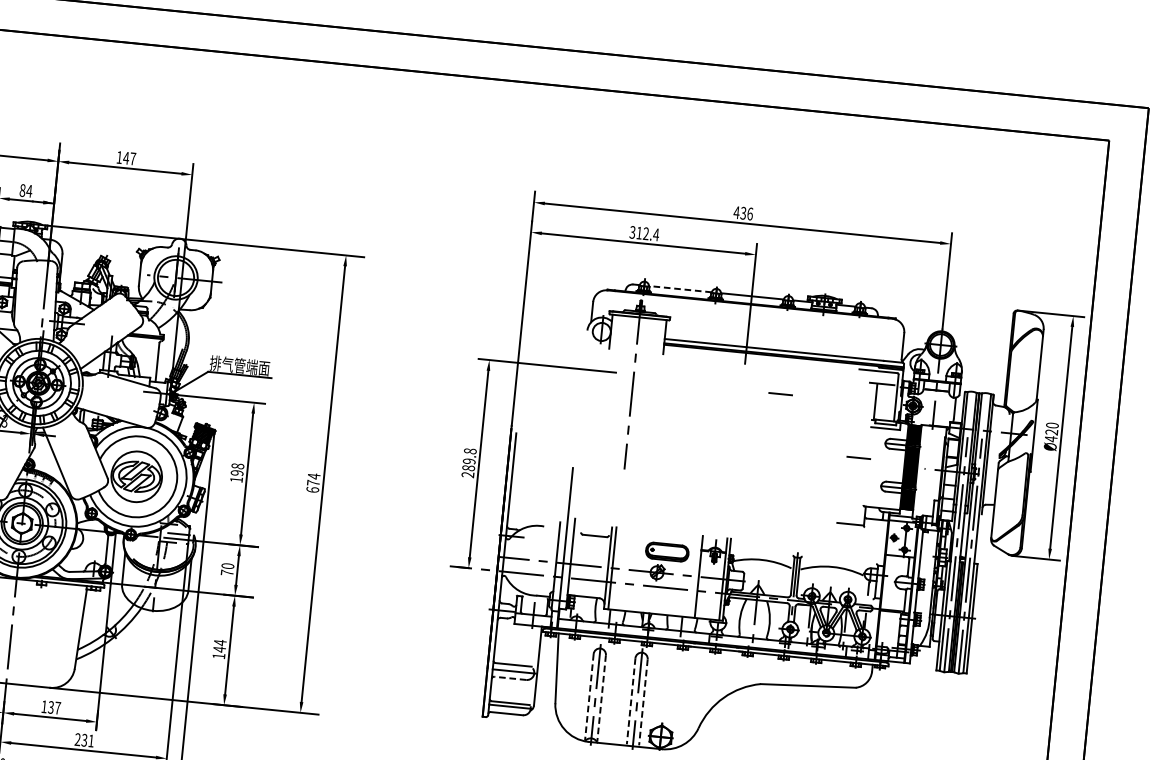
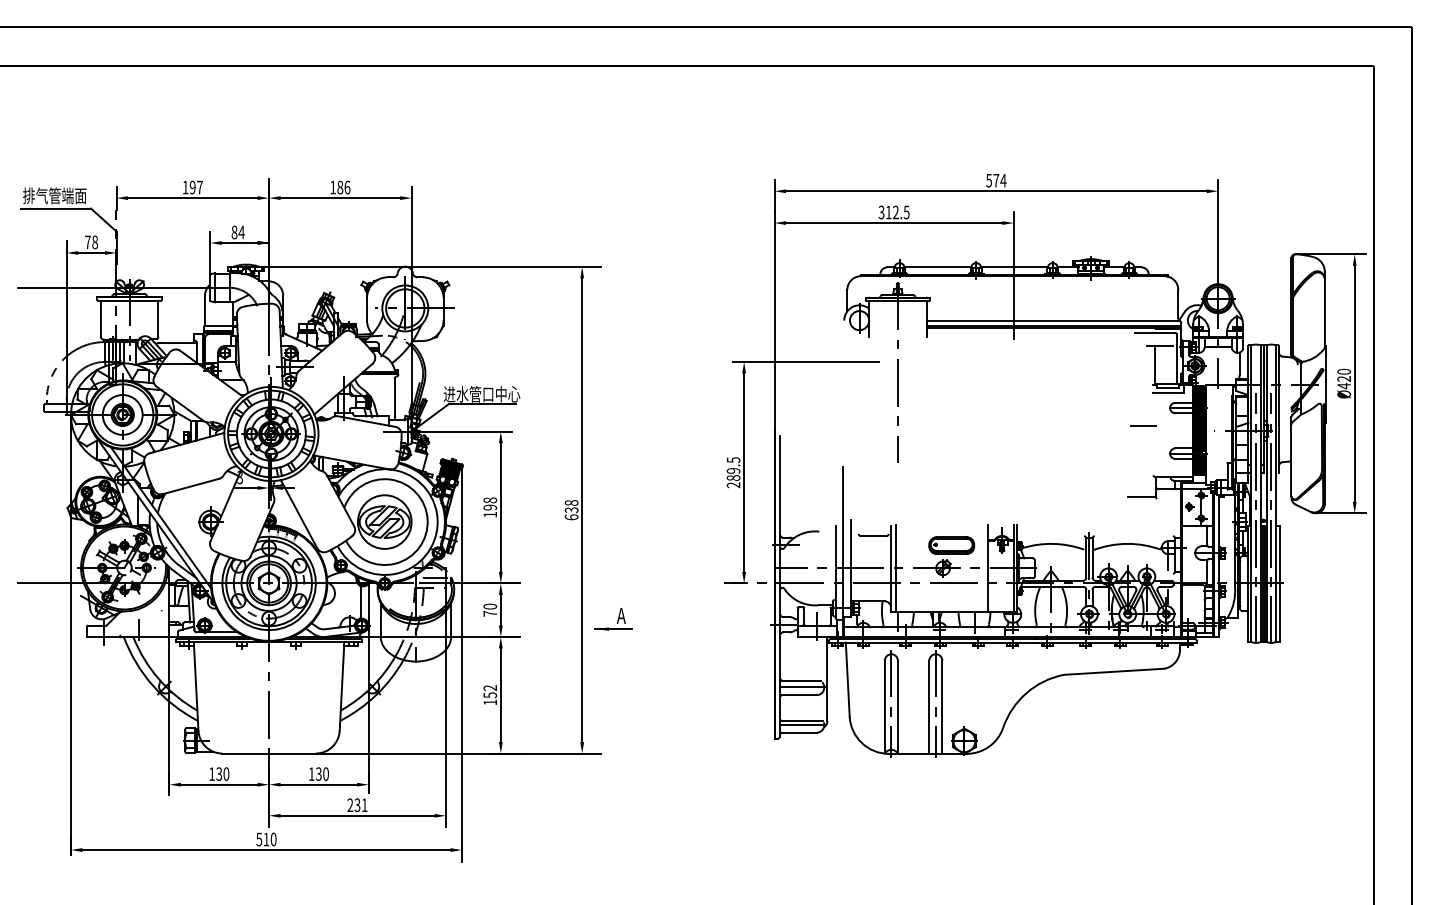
text: (129, 158) -> (343, 187), 147 -> 186
text: (742, 213) -> (995, 180), 436 -> 574
text: (656, 234) -> (906, 212), 312.4 -> 312.5
line: (680, 289) -> (937, 267), dashed -> solid
text: (239, 365) -> (481, 394), 排气管端面 -> 进水管口中心
line: (780, 393) -> (1054, 366), removed
text: (470, 451) -> (733, 460), 289.8 -> 289.5
text: (313, 479) -> (571, 506), 674 -> 638
part: (342, 589) -> (613, 619), added
text: (220, 645) -> (490, 691), 144 -> 152
line: (510, 678) -> (799, 695), dashed -> solid
line: (589, 697) -> (884, 706), dashed -> solid
line: (601, 698) -> (897, 706), dashed -> solid
line: (631, 701) -> (929, 706), dashed -> solid
line: (643, 702) -> (942, 706), dashed -> solid
text: (57, 707) -> (325, 773), 137 -> 130

